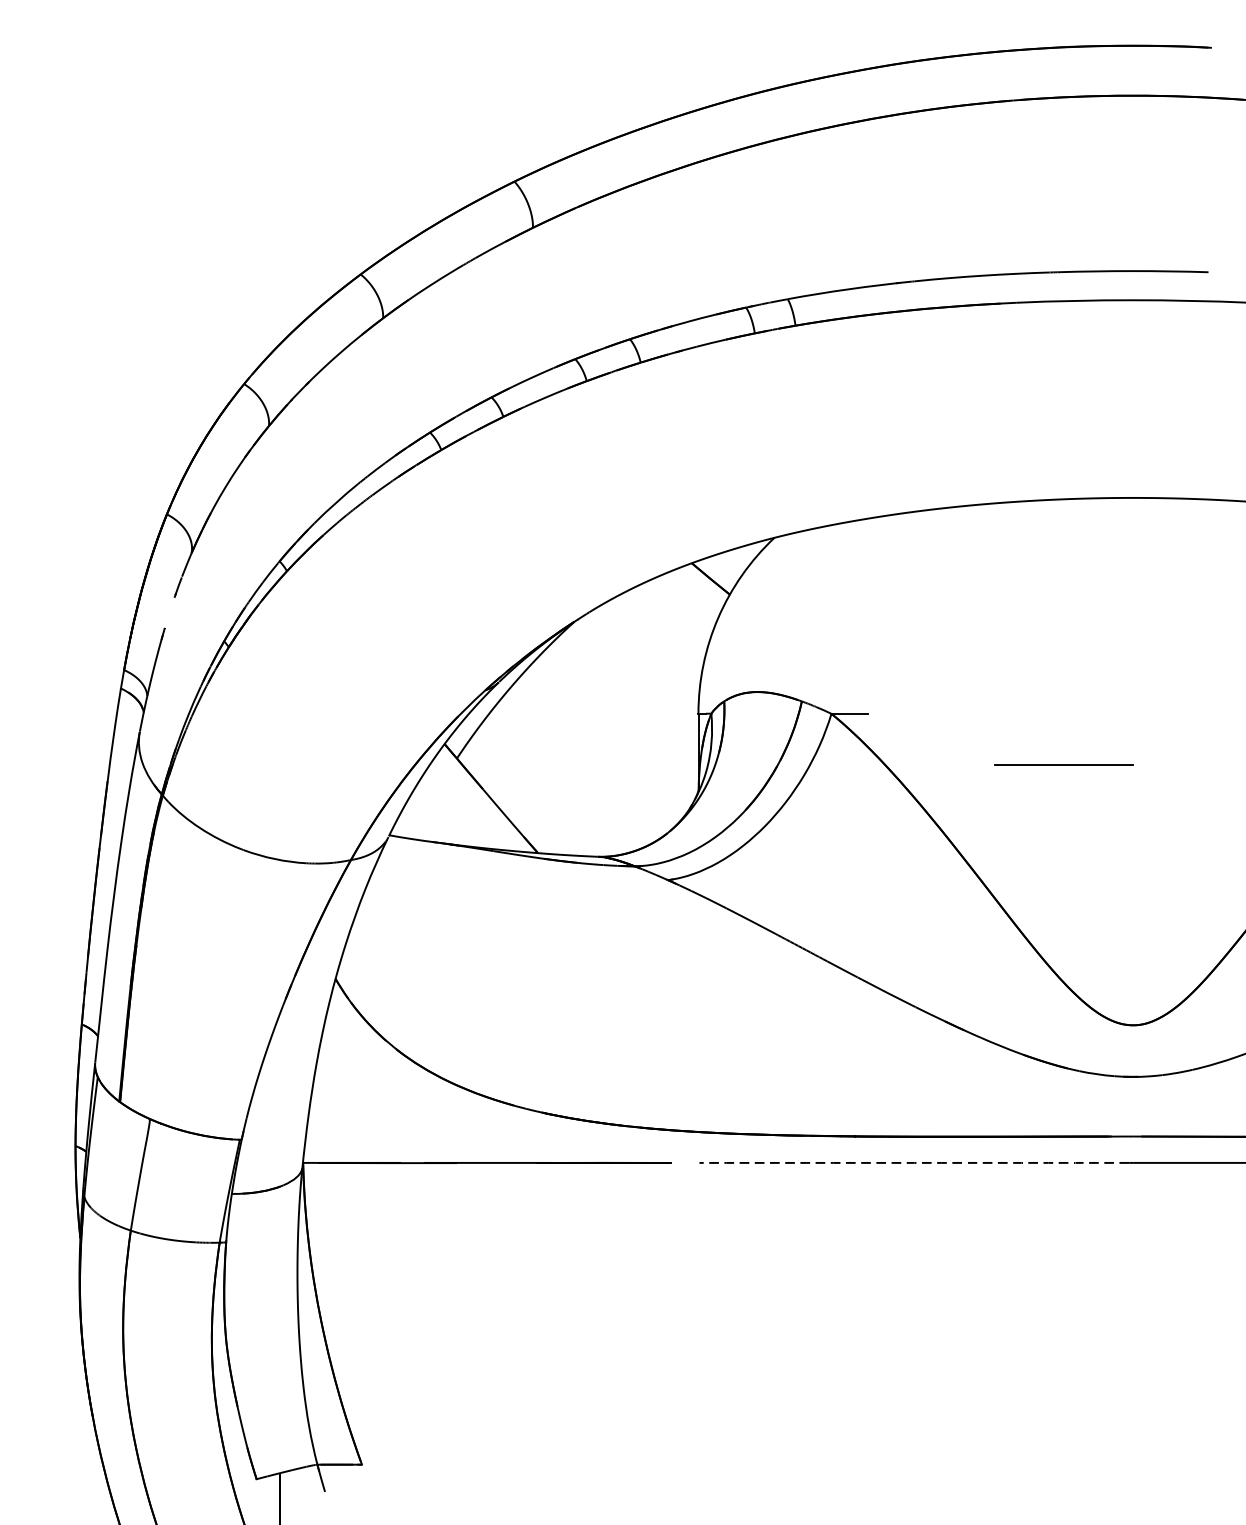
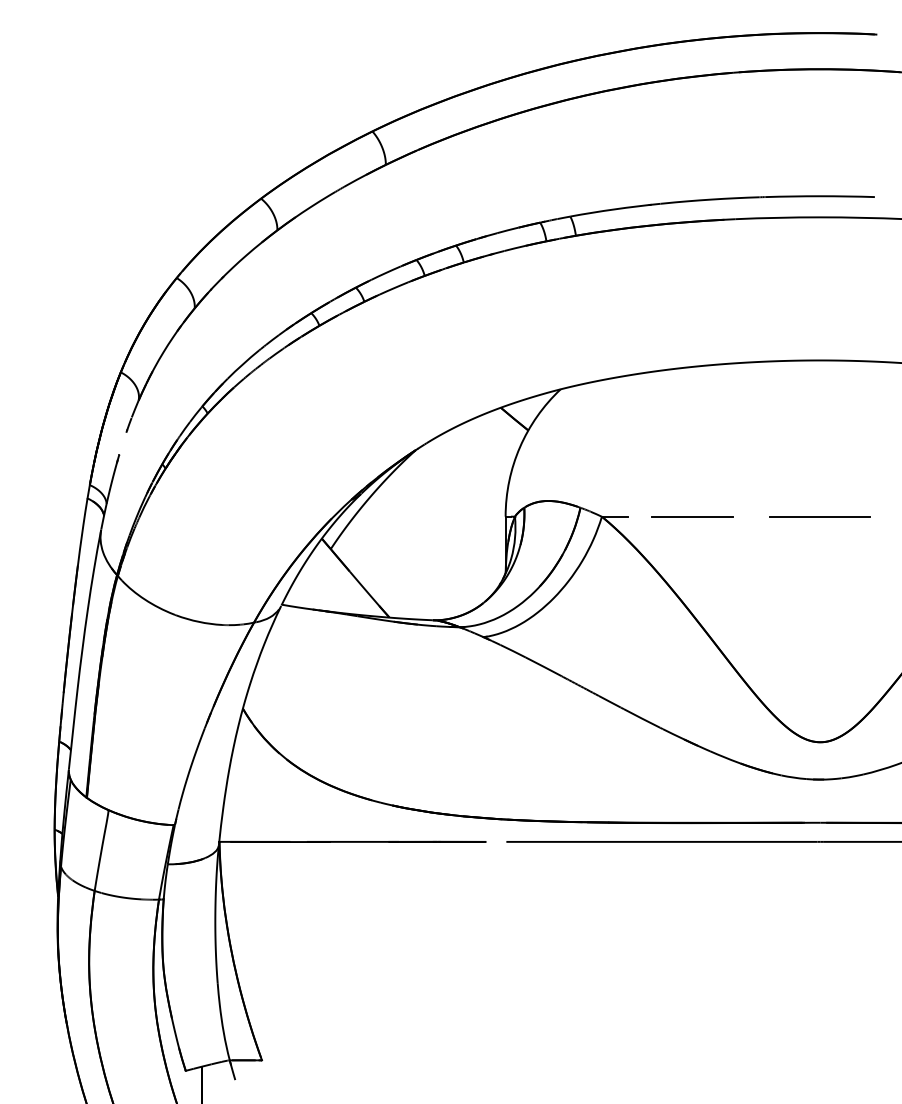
line: (956, 713) -> (692, 516), added
line: (1062, 764) -> (819, 516), moved
arc: (913, 1162) -> (661, 841), dashed -> solid

